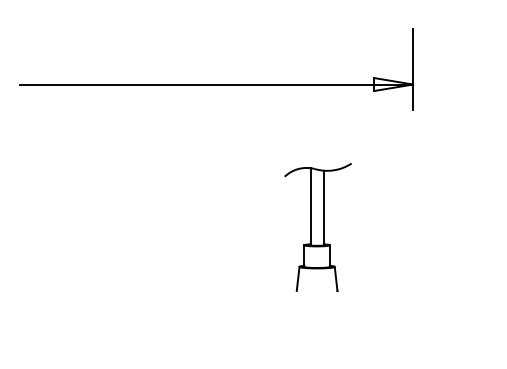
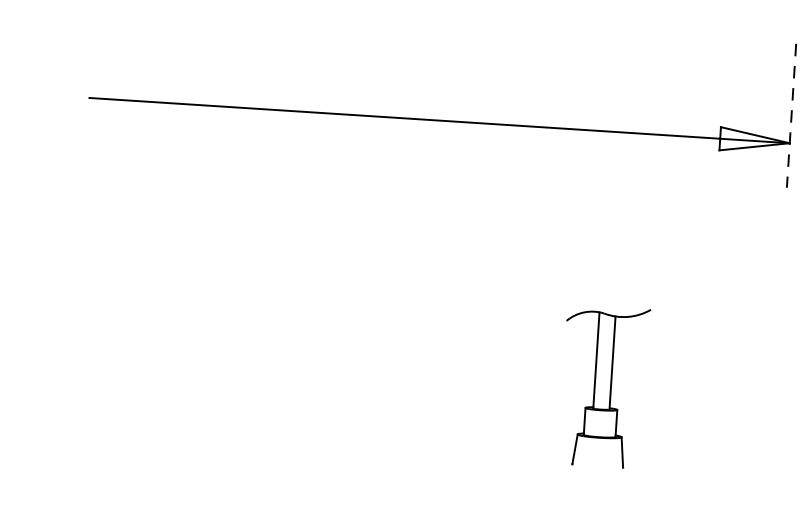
line: (413, 69) -> (792, 116), solid -> dashed
part: (317, 227) -> (603, 386), size x0.7

